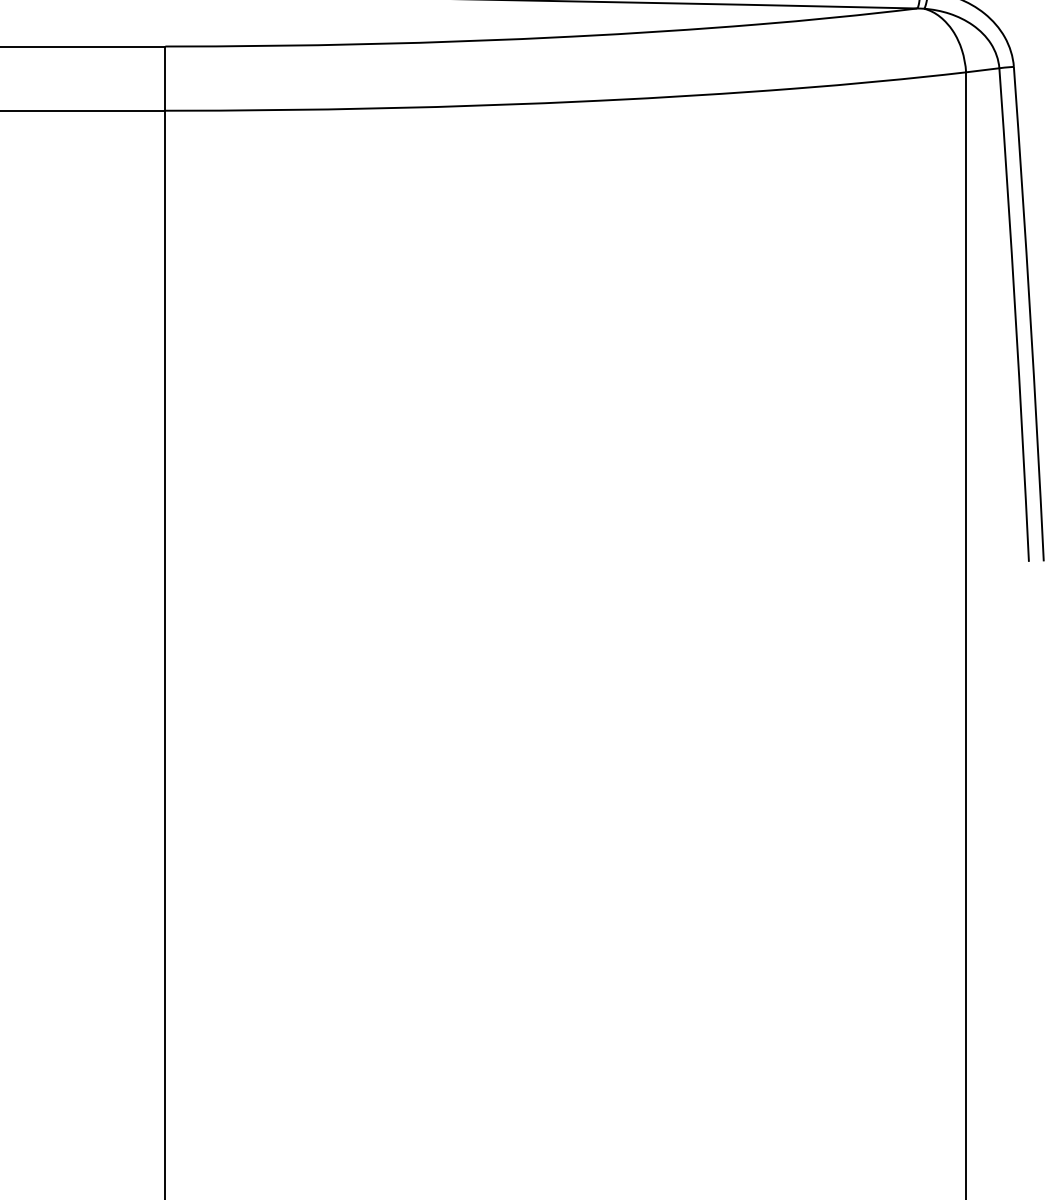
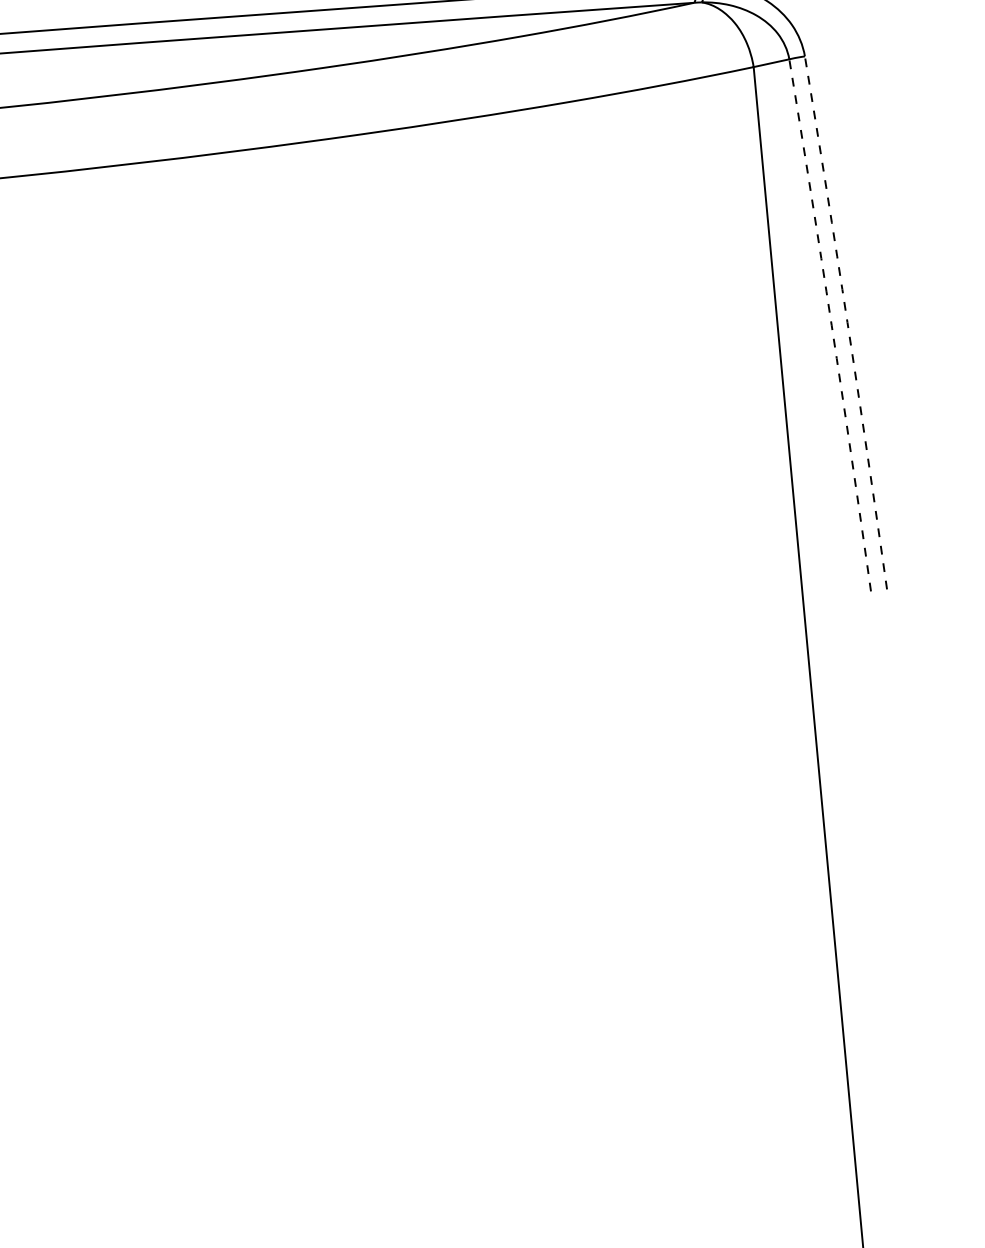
arc: (1015, 314) -> (831, 324), solid -> dashed
arc: (1030, 314) -> (847, 323), solid -> dashed

